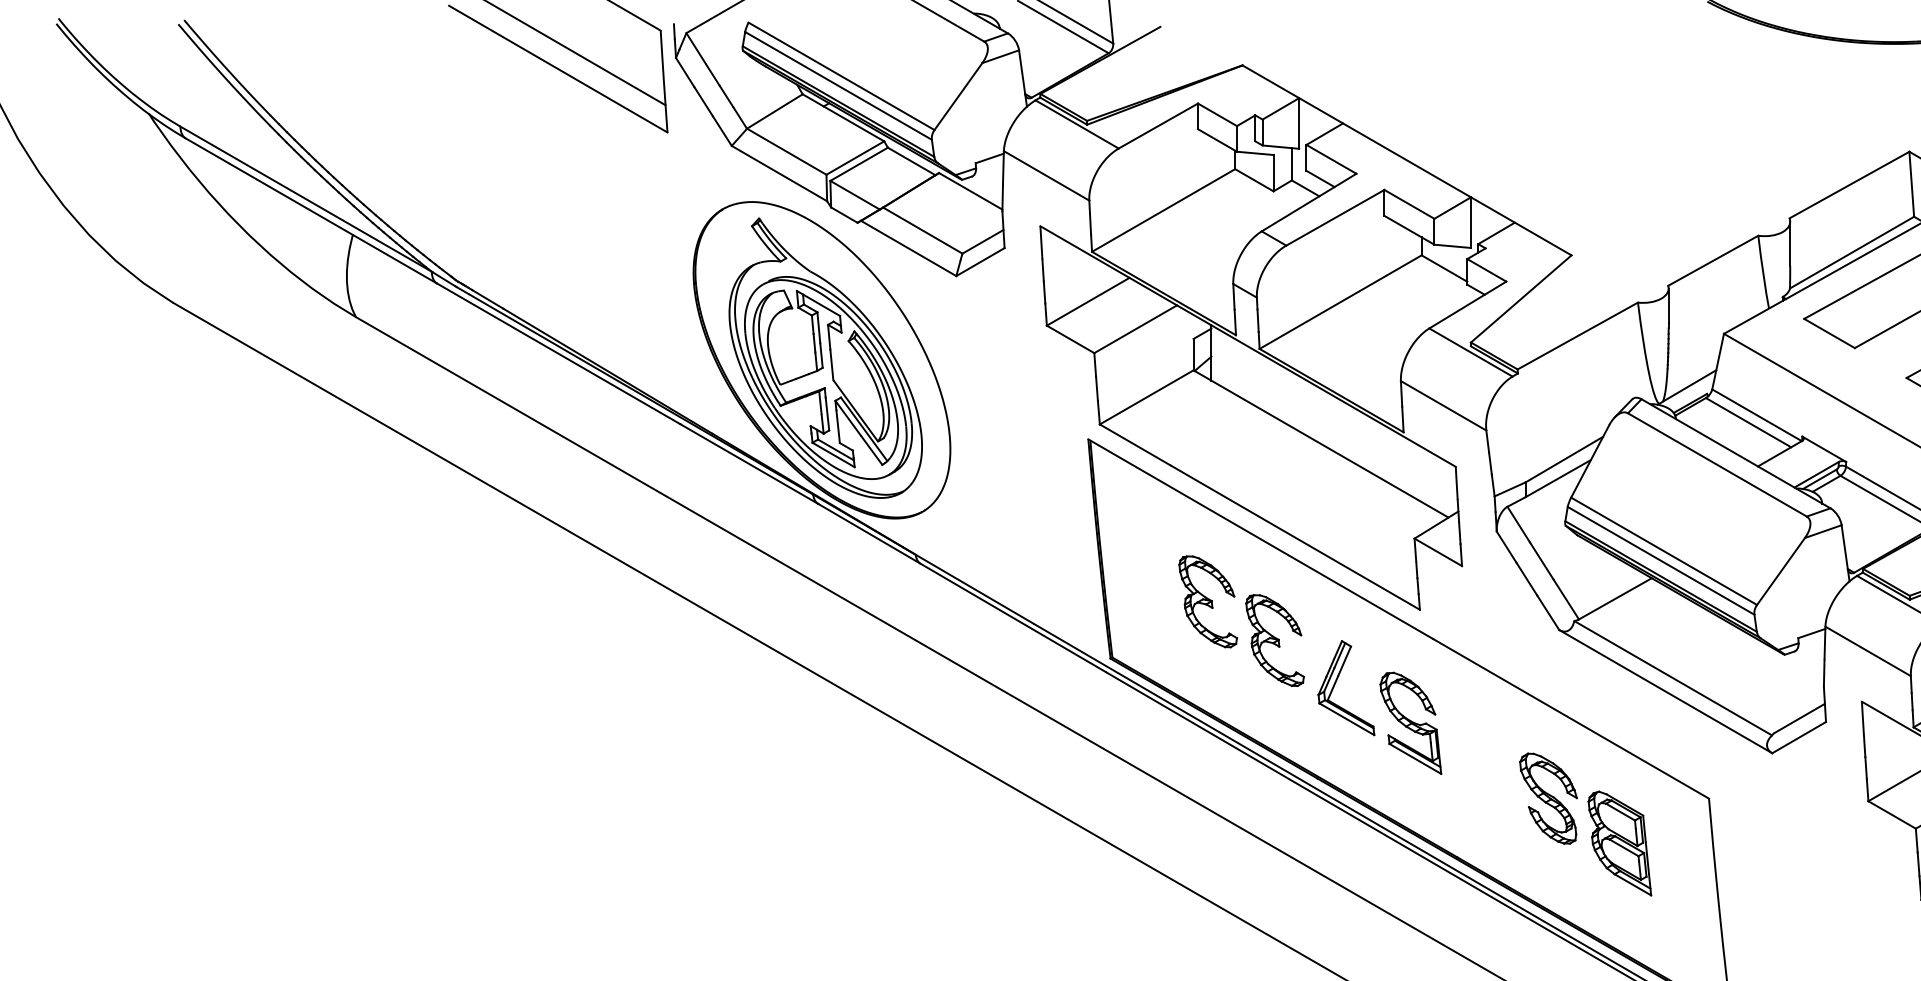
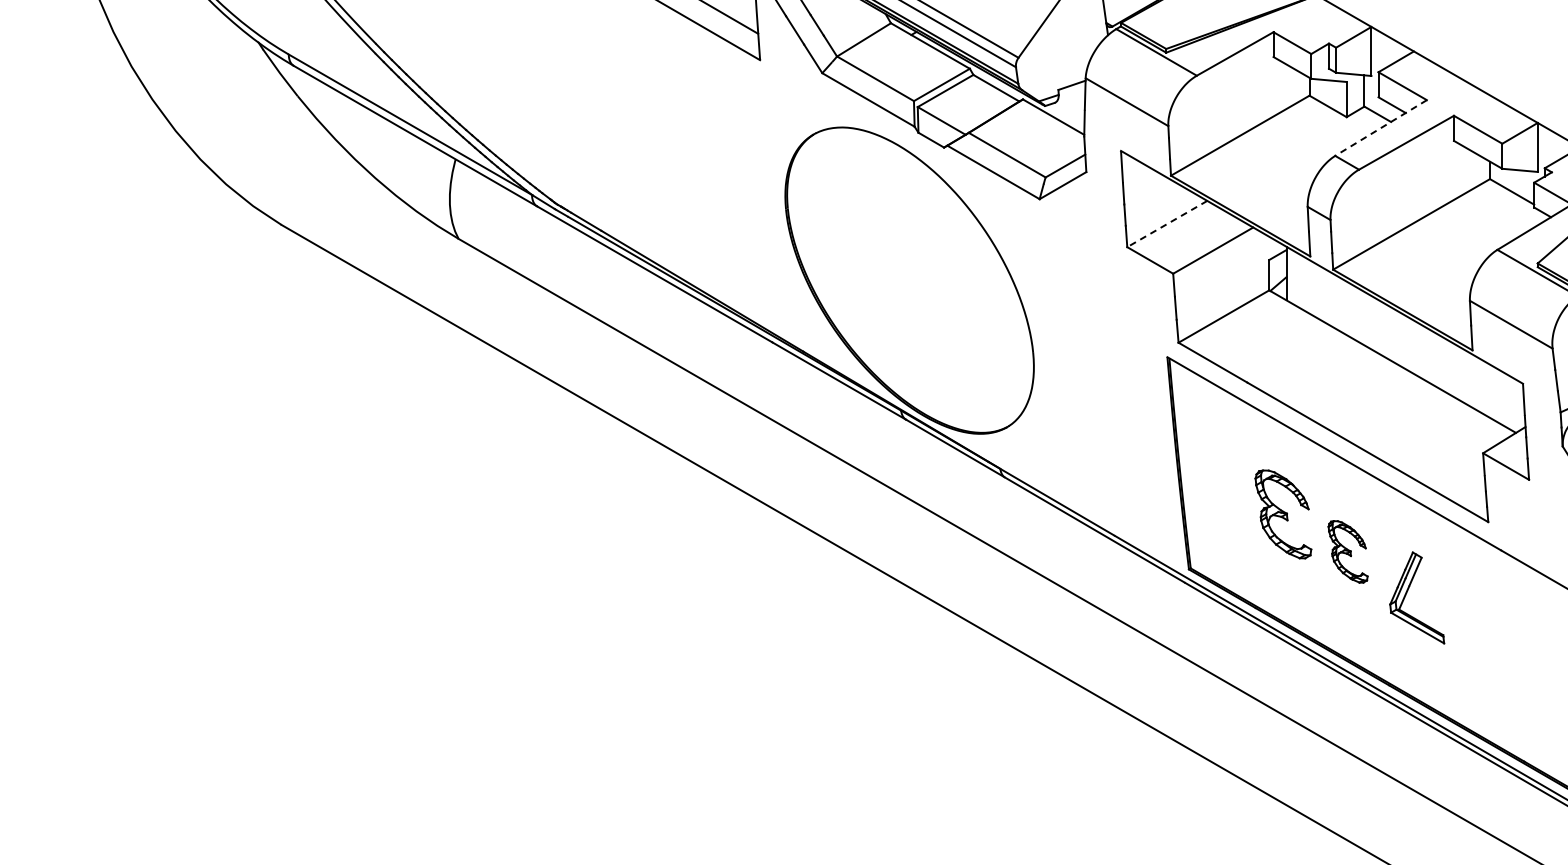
line: (1308, 202) -> (1380, 127), solid -> dashed
line: (1088, 301) -> (1167, 223), solid -> dashed
part: (825, 357) -> (913, 277), removed
part: (1274, 640) -> (1347, 551), size x0.7
part: (1410, 722) -> (1479, 631), removed

